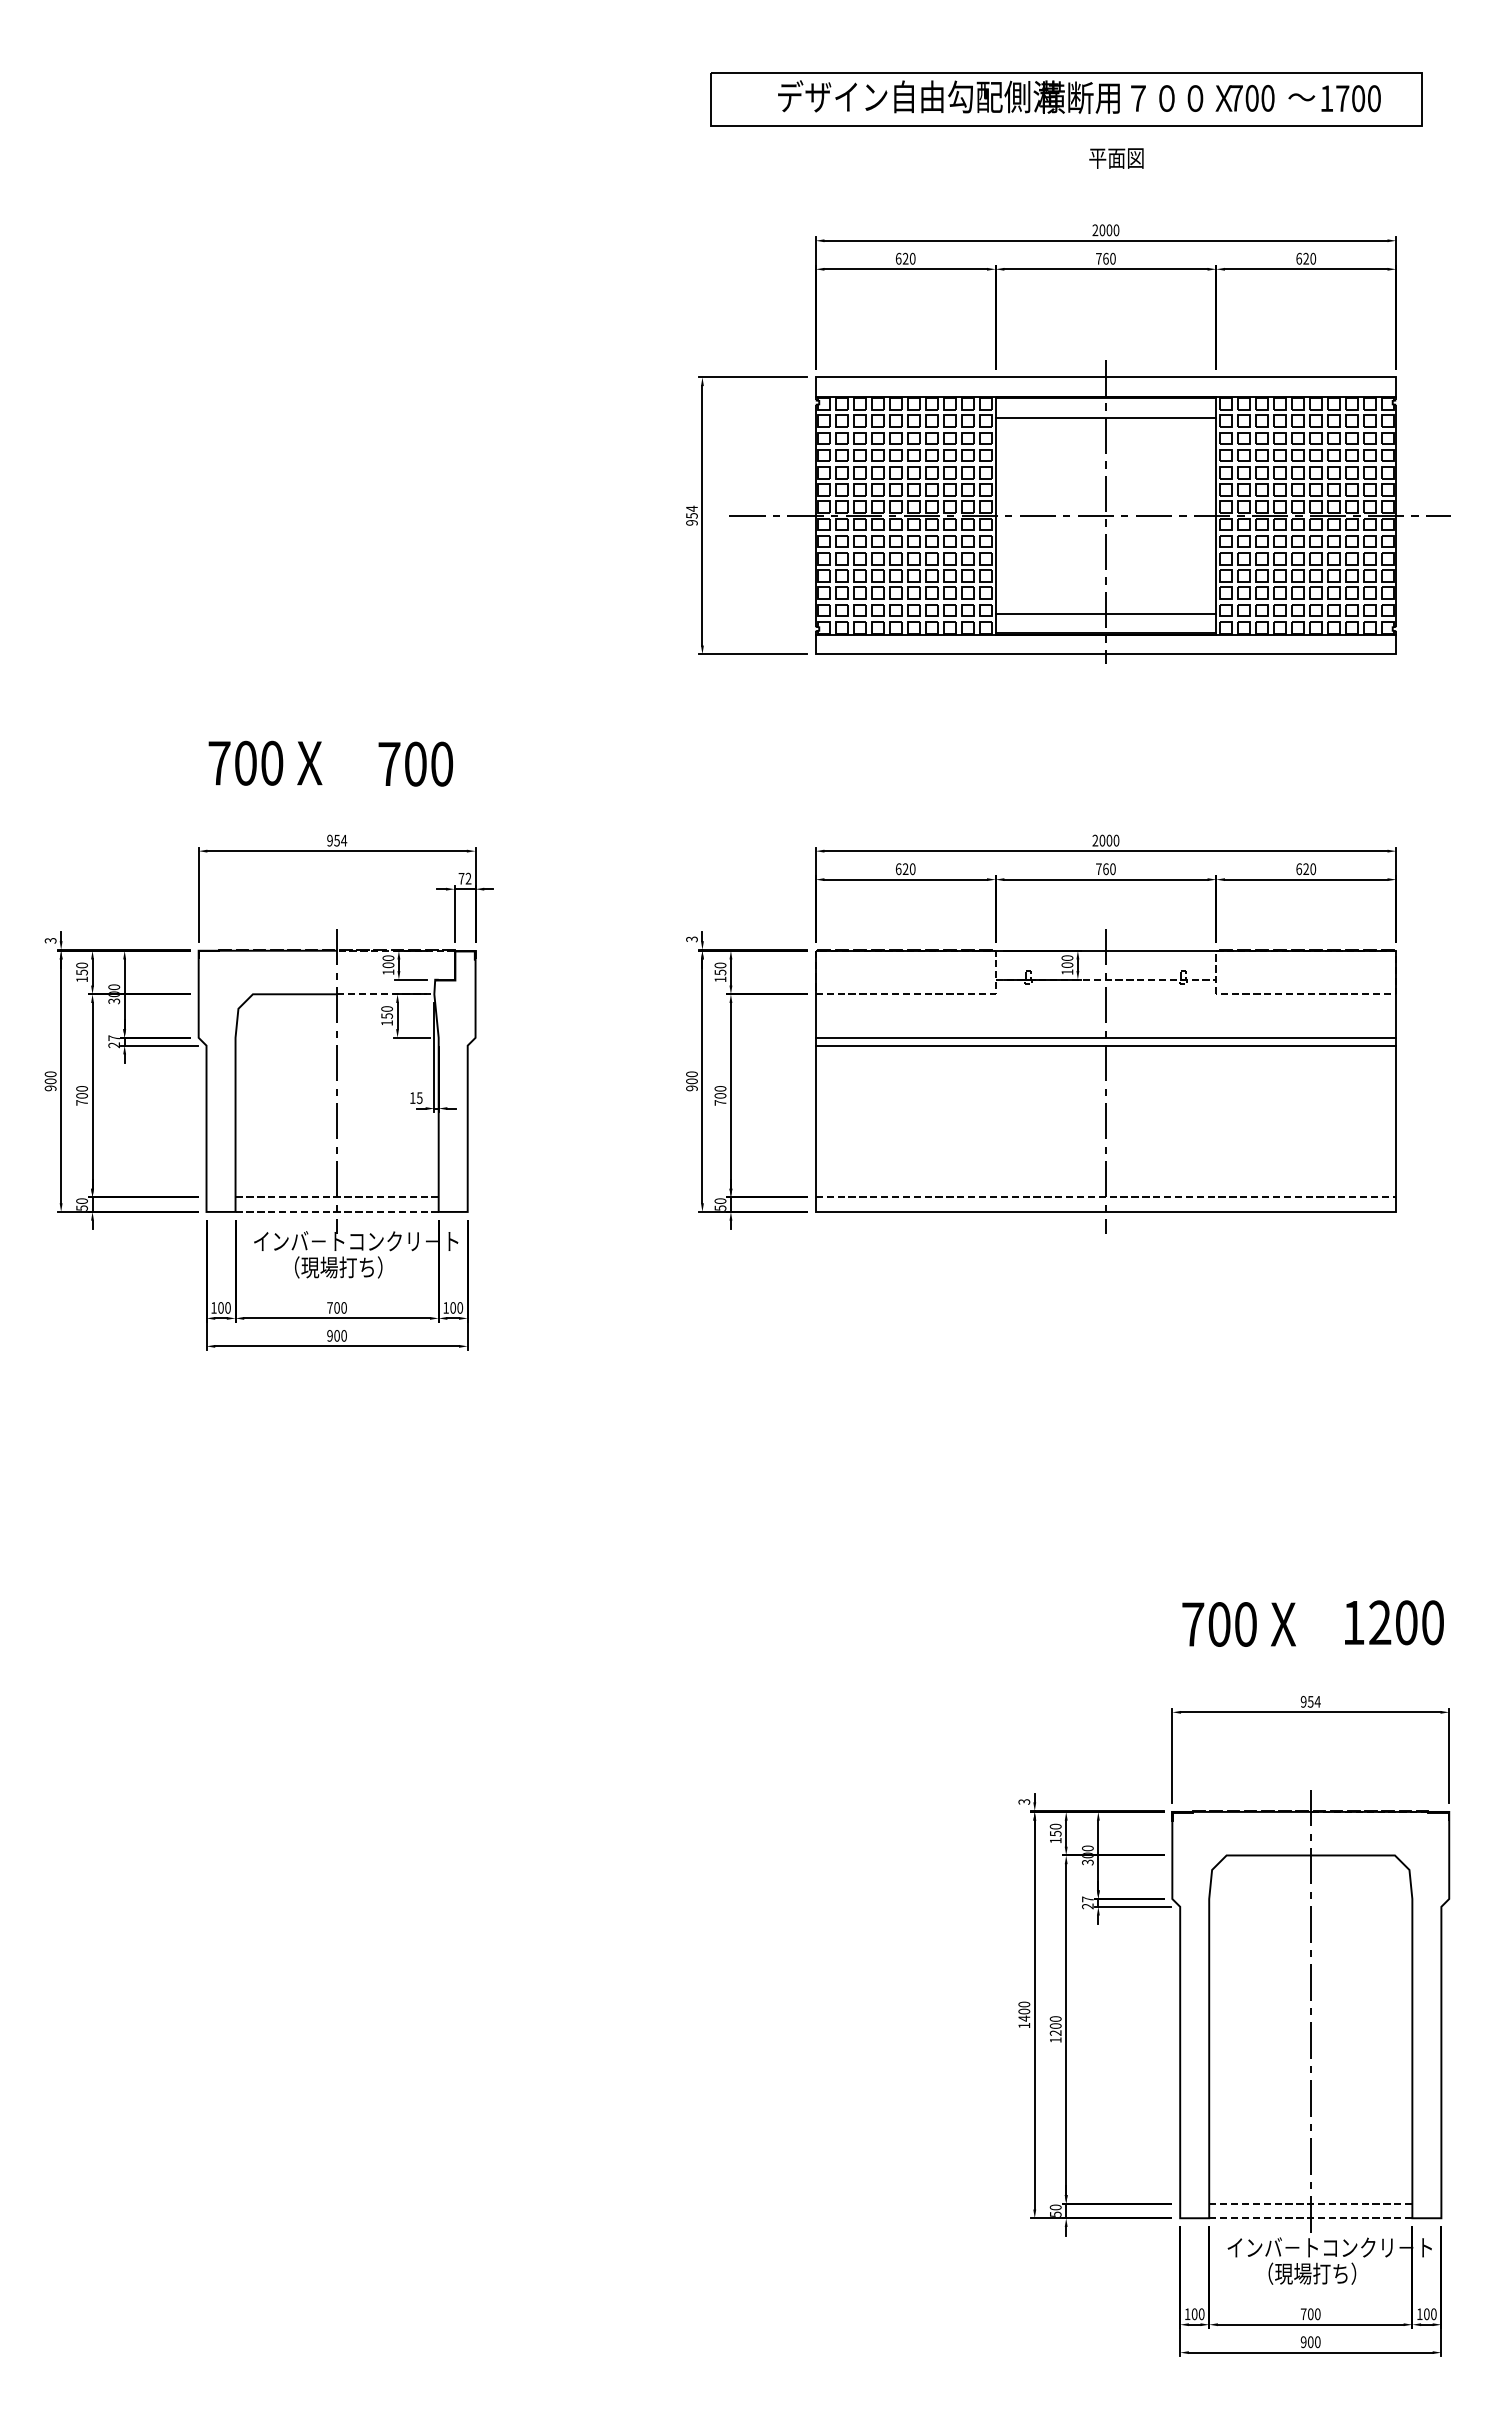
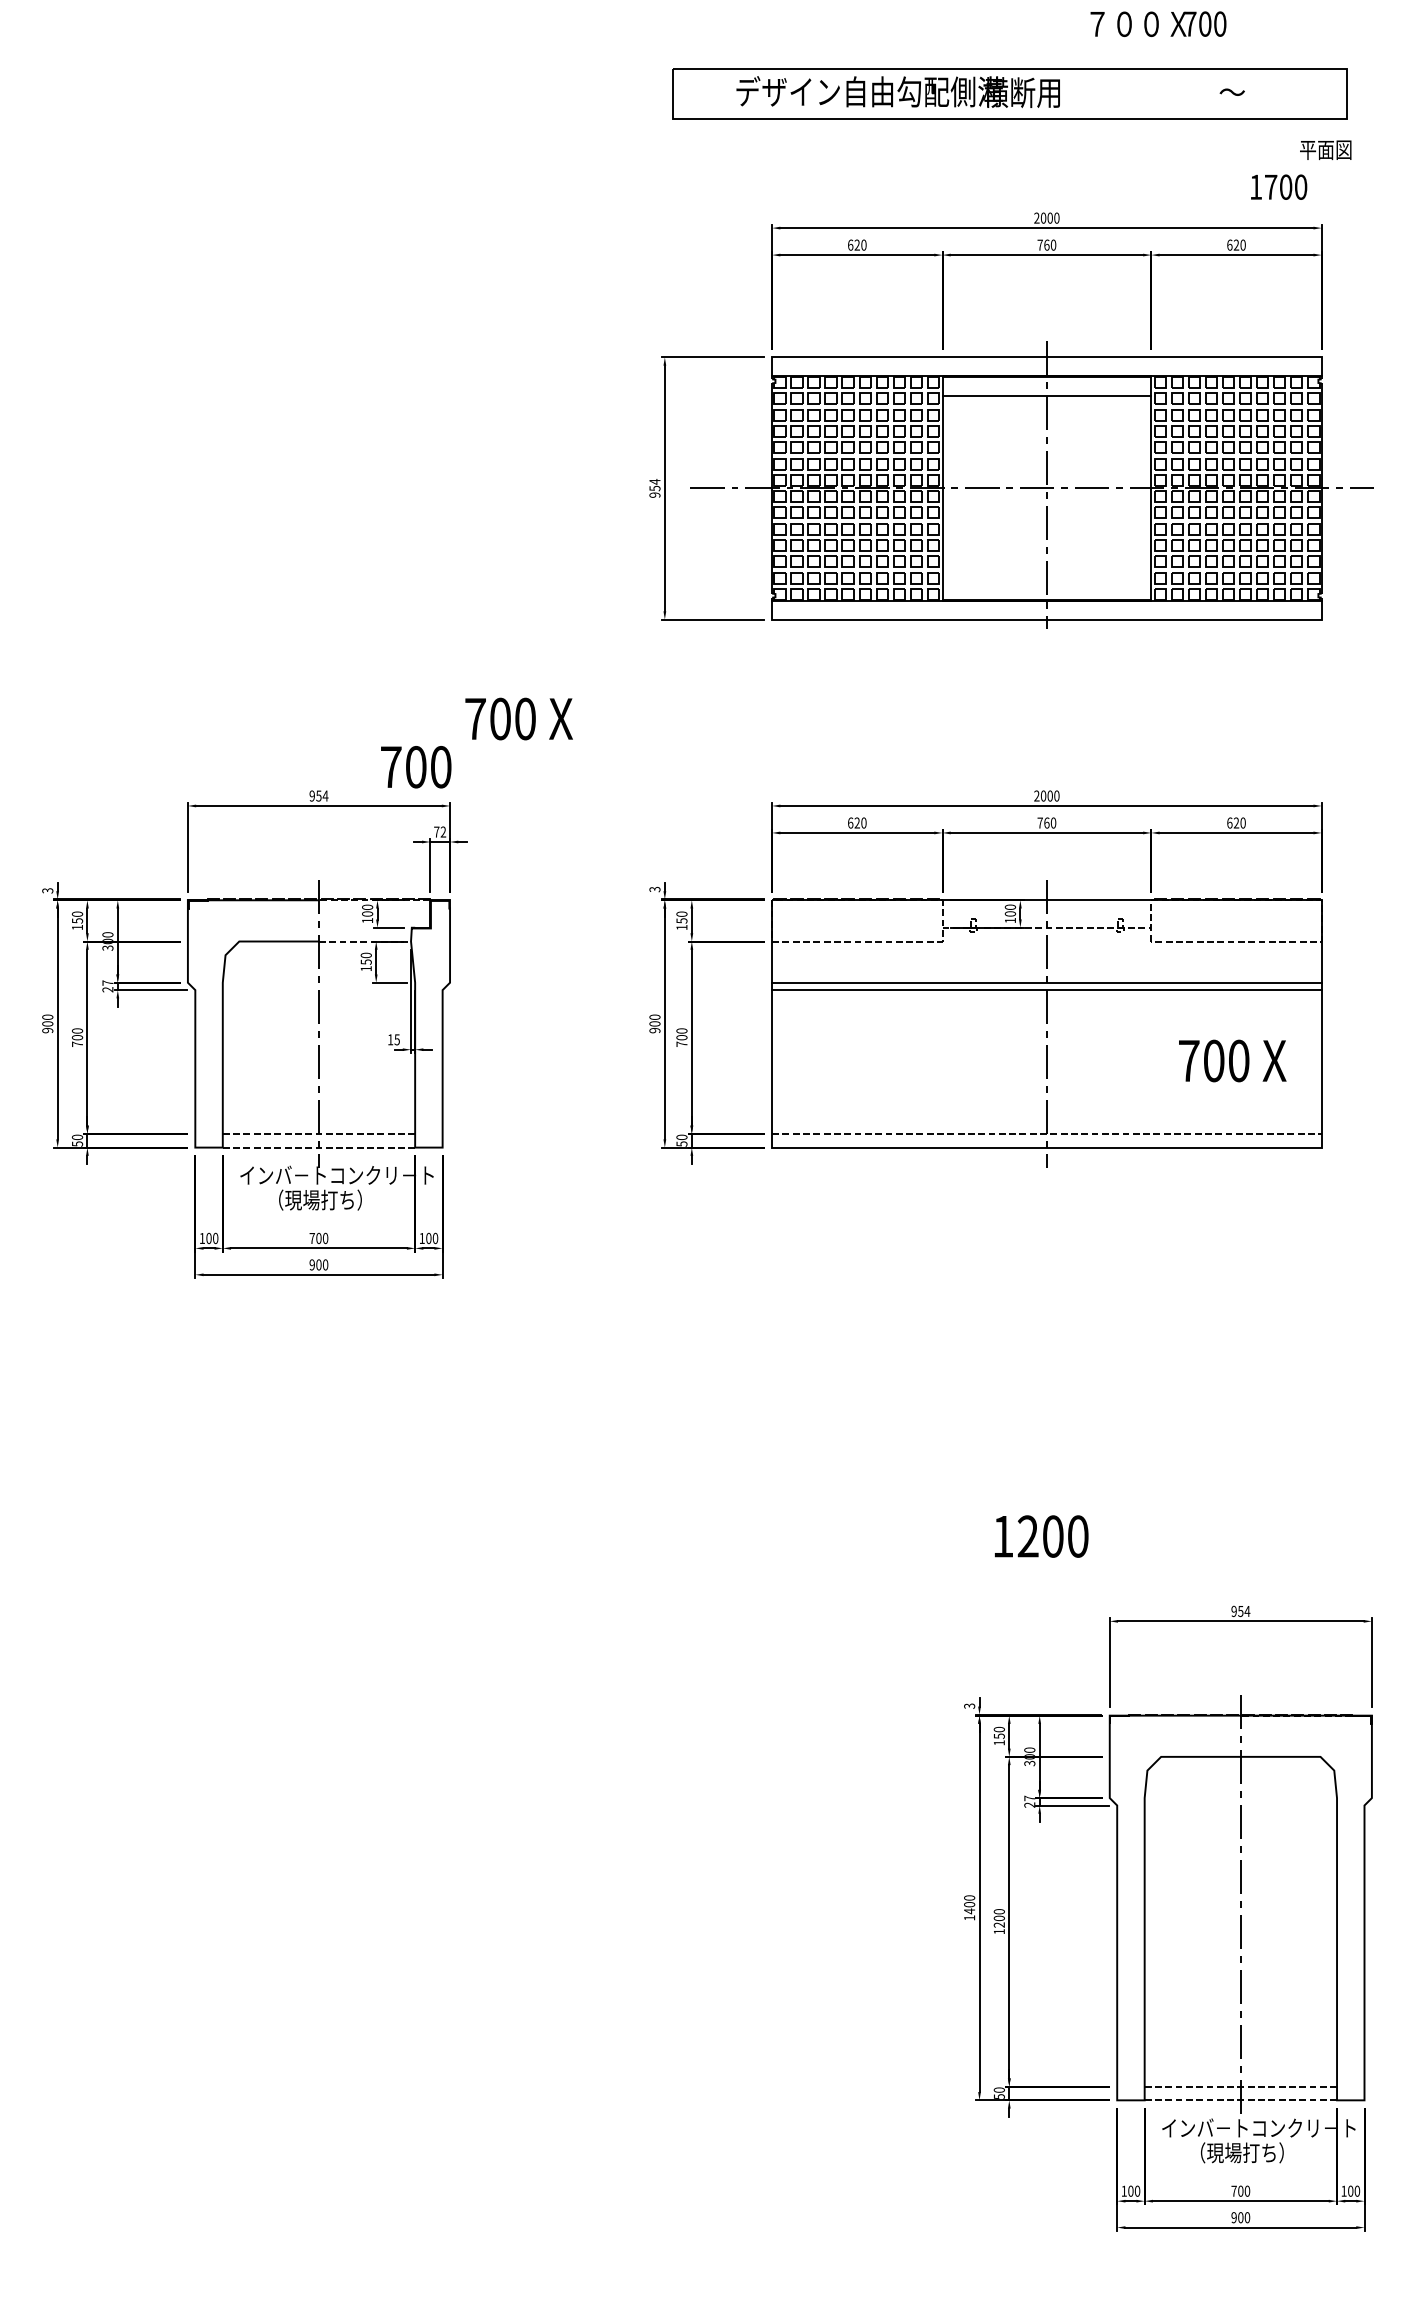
text: (1202, 98) -> (1158, 24), moved
text: (1350, 98) -> (1278, 187), moved
text: (1116, 158) -> (1325, 150), moved
line: (1105, 613) -> (1046, 580), removed
text: (265, 762) -> (519, 718), moved
text: (415, 763) -> (415, 766), moved
text: (1394, 1622) -> (1041, 1536), moved
text: (1238, 1624) -> (1232, 1061), moved

